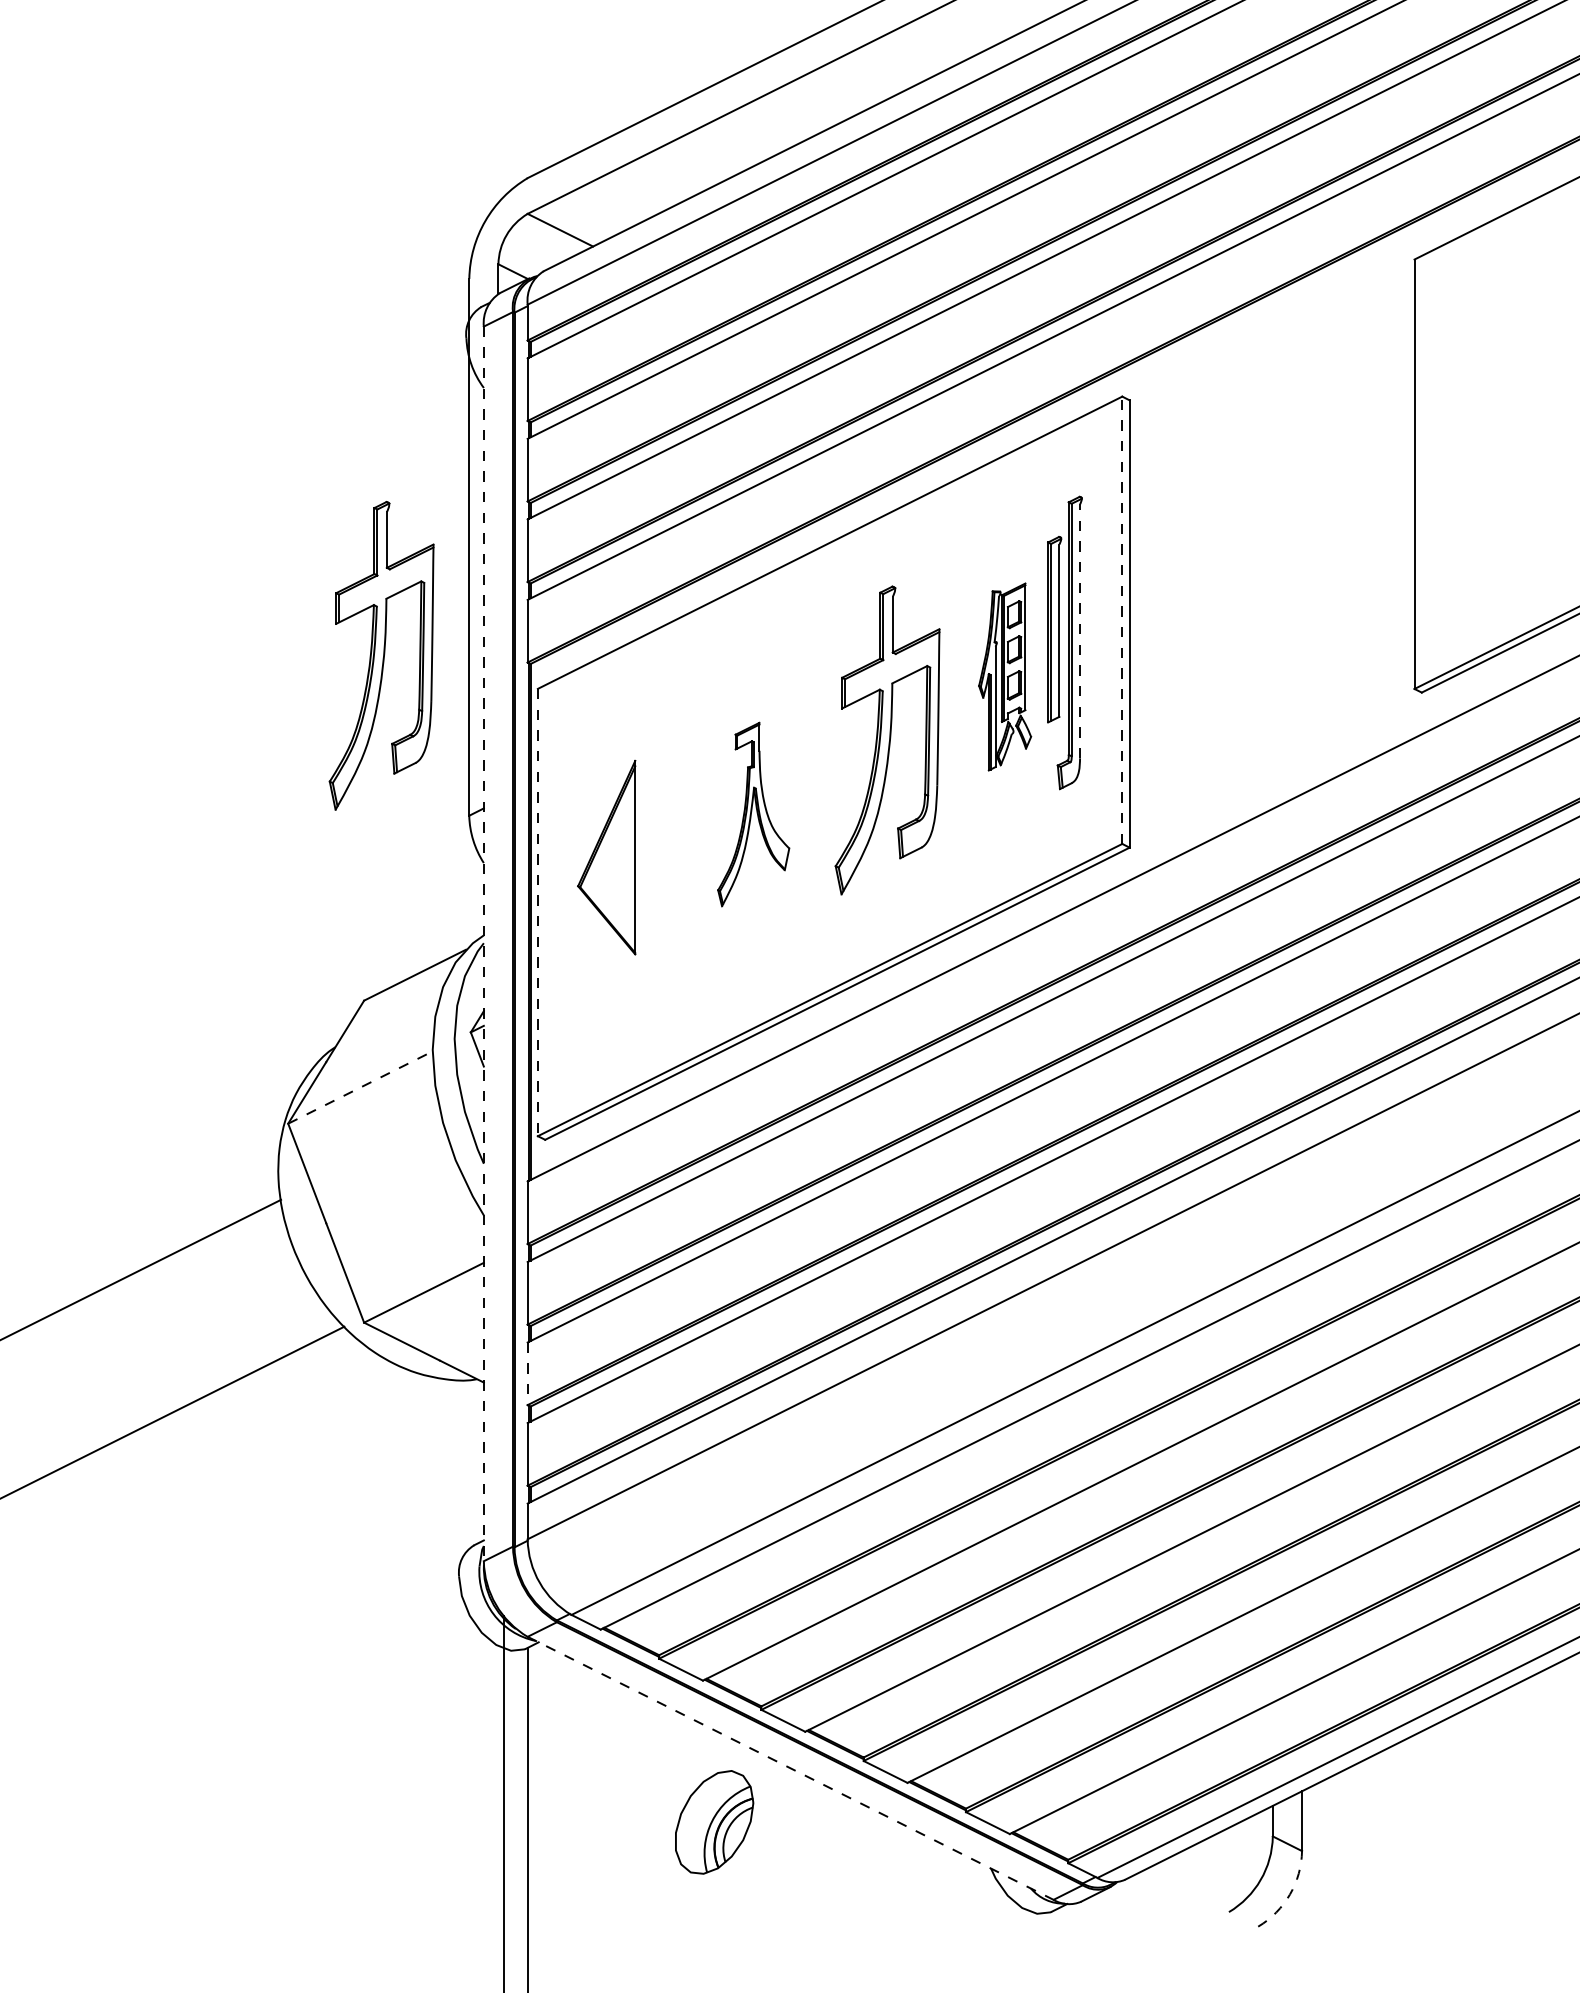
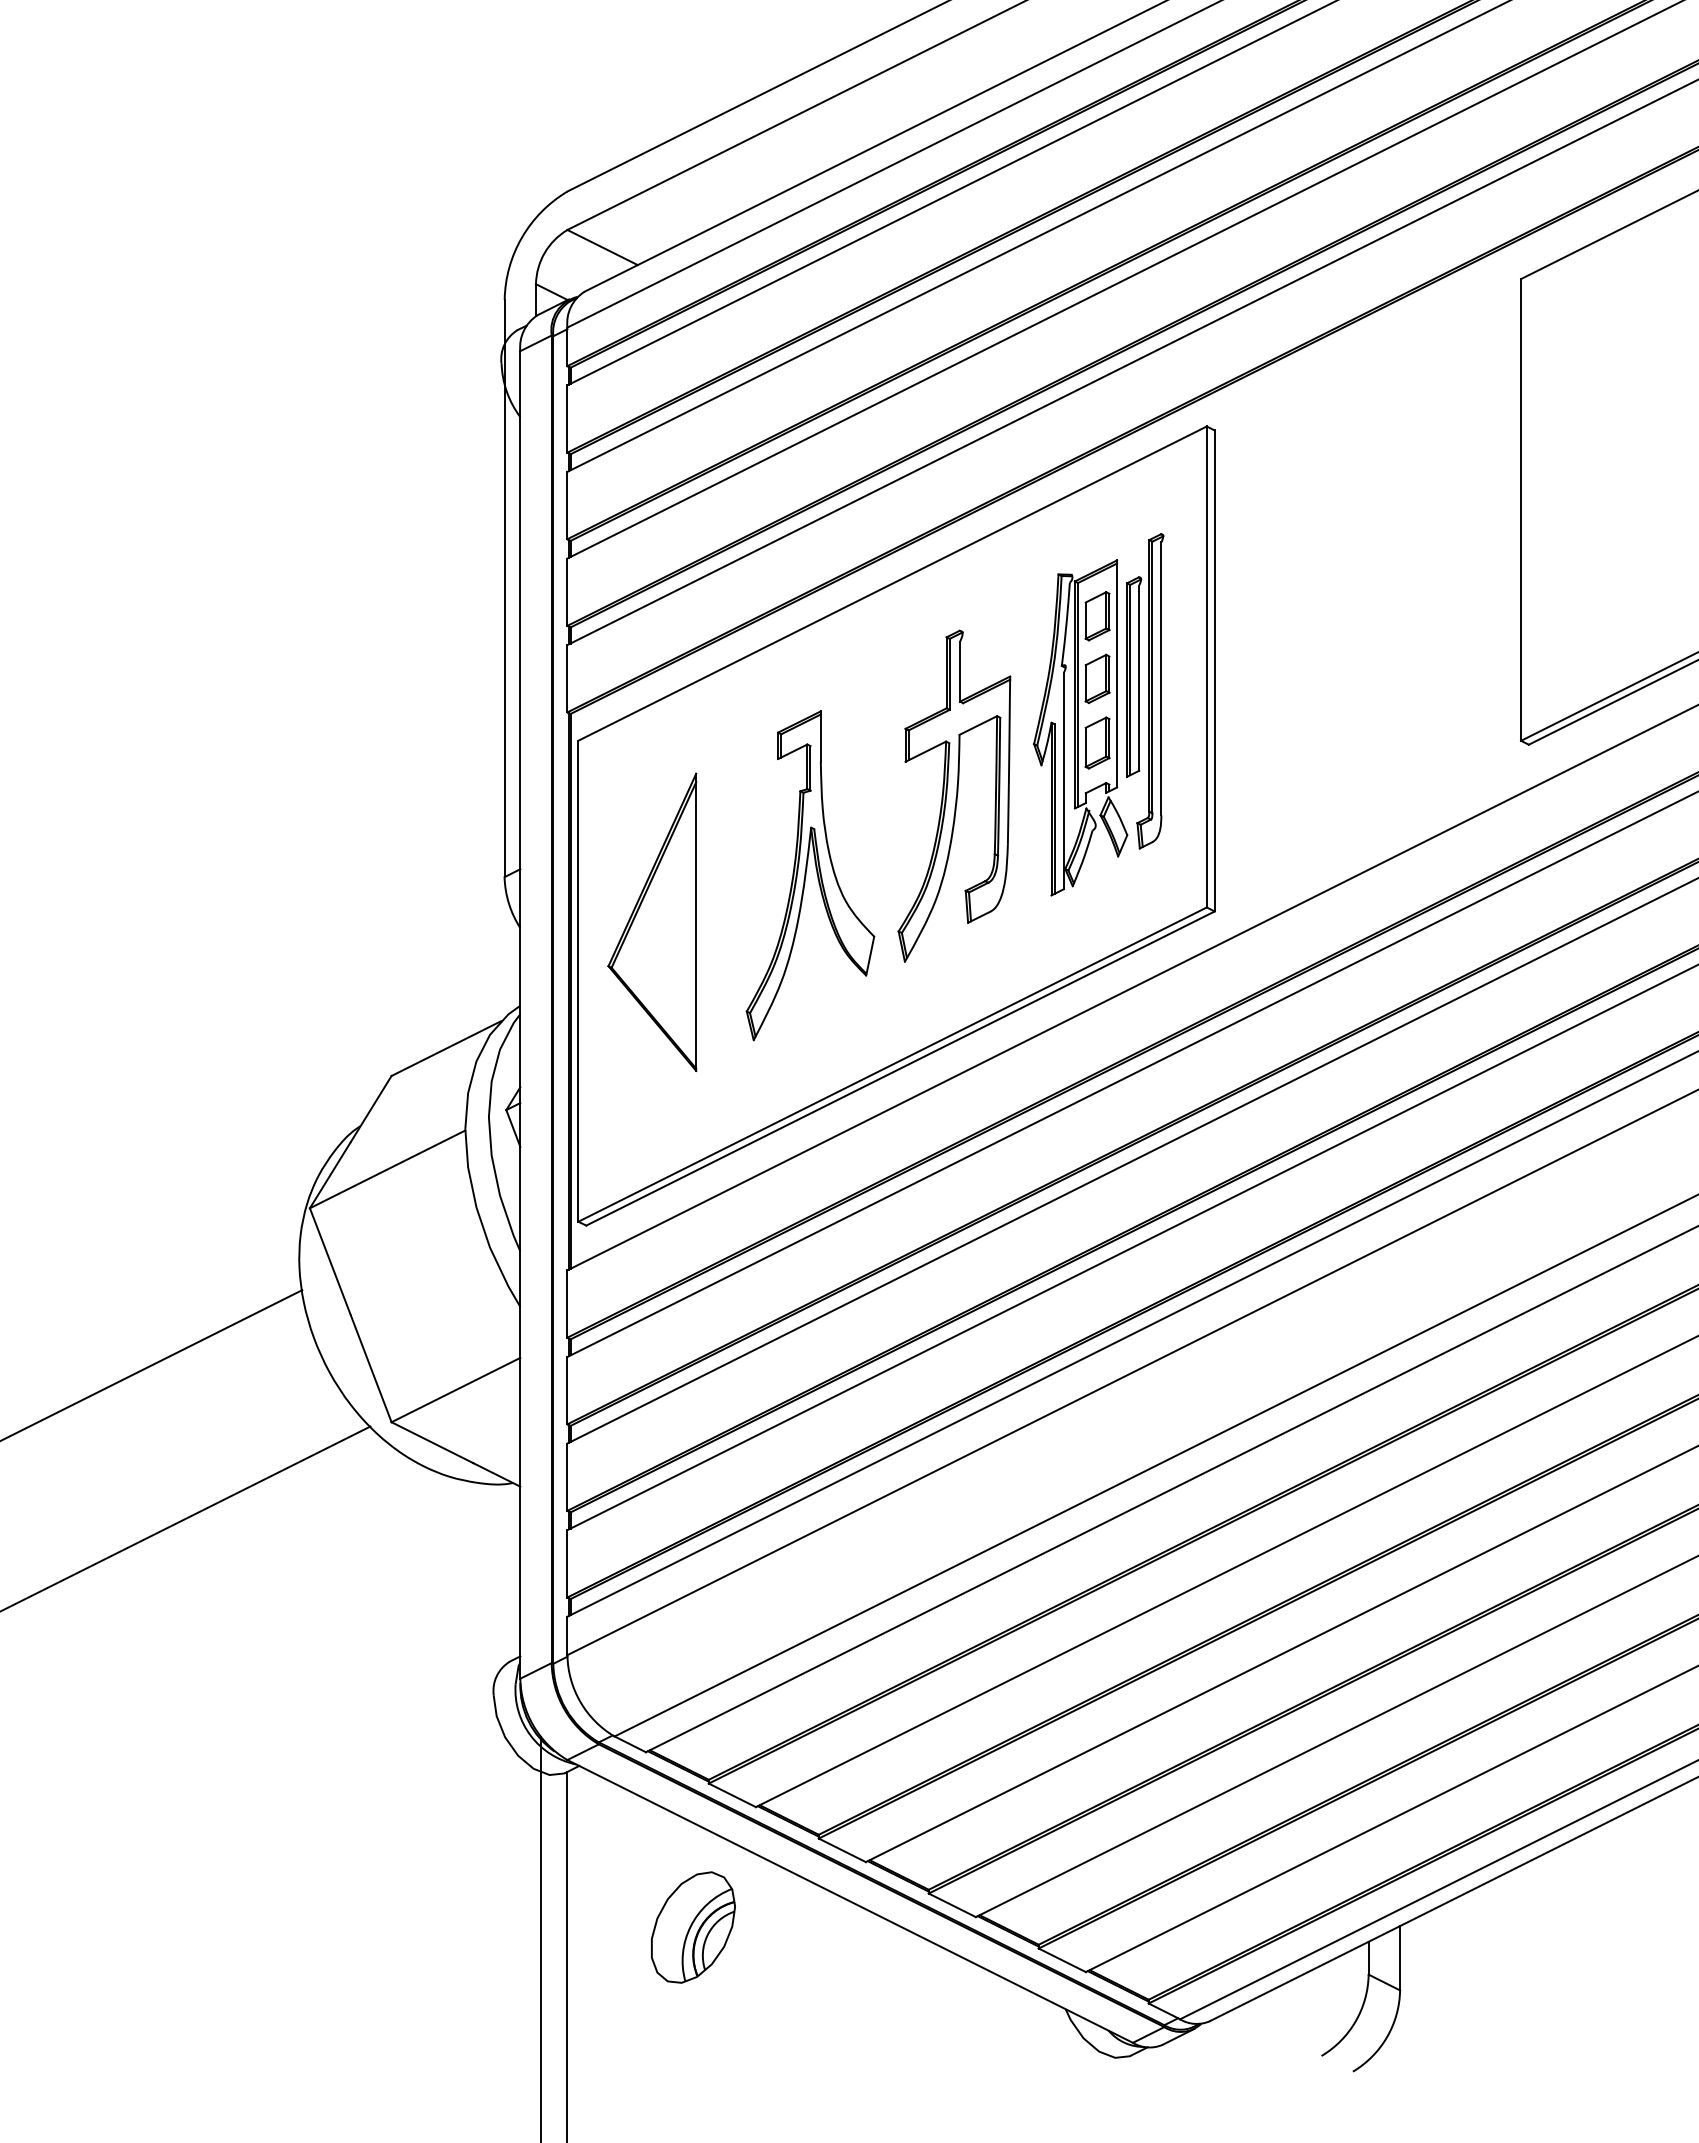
line: (1122, 619) -> (1206, 666), dashed -> solid
line: (1080, 631) -> (1161, 678), dashed -> solid
part: (381, 655) -> (410, 704), removed
part: (1004, 676) -> (1080, 727), size x1.67
part: (753, 814) -> (810, 875), size x1.67
part: (606, 857) -> (652, 921), size x1.43
line: (537, 912) -> (578, 981), dashed -> solid
line: (484, 943) -> (520, 1014), dashed -> solid
line: (360, 1087) -> (387, 1169), dashed -> solid
line: (527, 1374) -> (567, 1477), dashed -> solid
line: (790, 1768) -> (850, 1901), dashed -> solid
part: (714, 1822) -> (693, 1927), moved
arc: (1290, 1894) -> (1387, 2037), dashed -> solid

